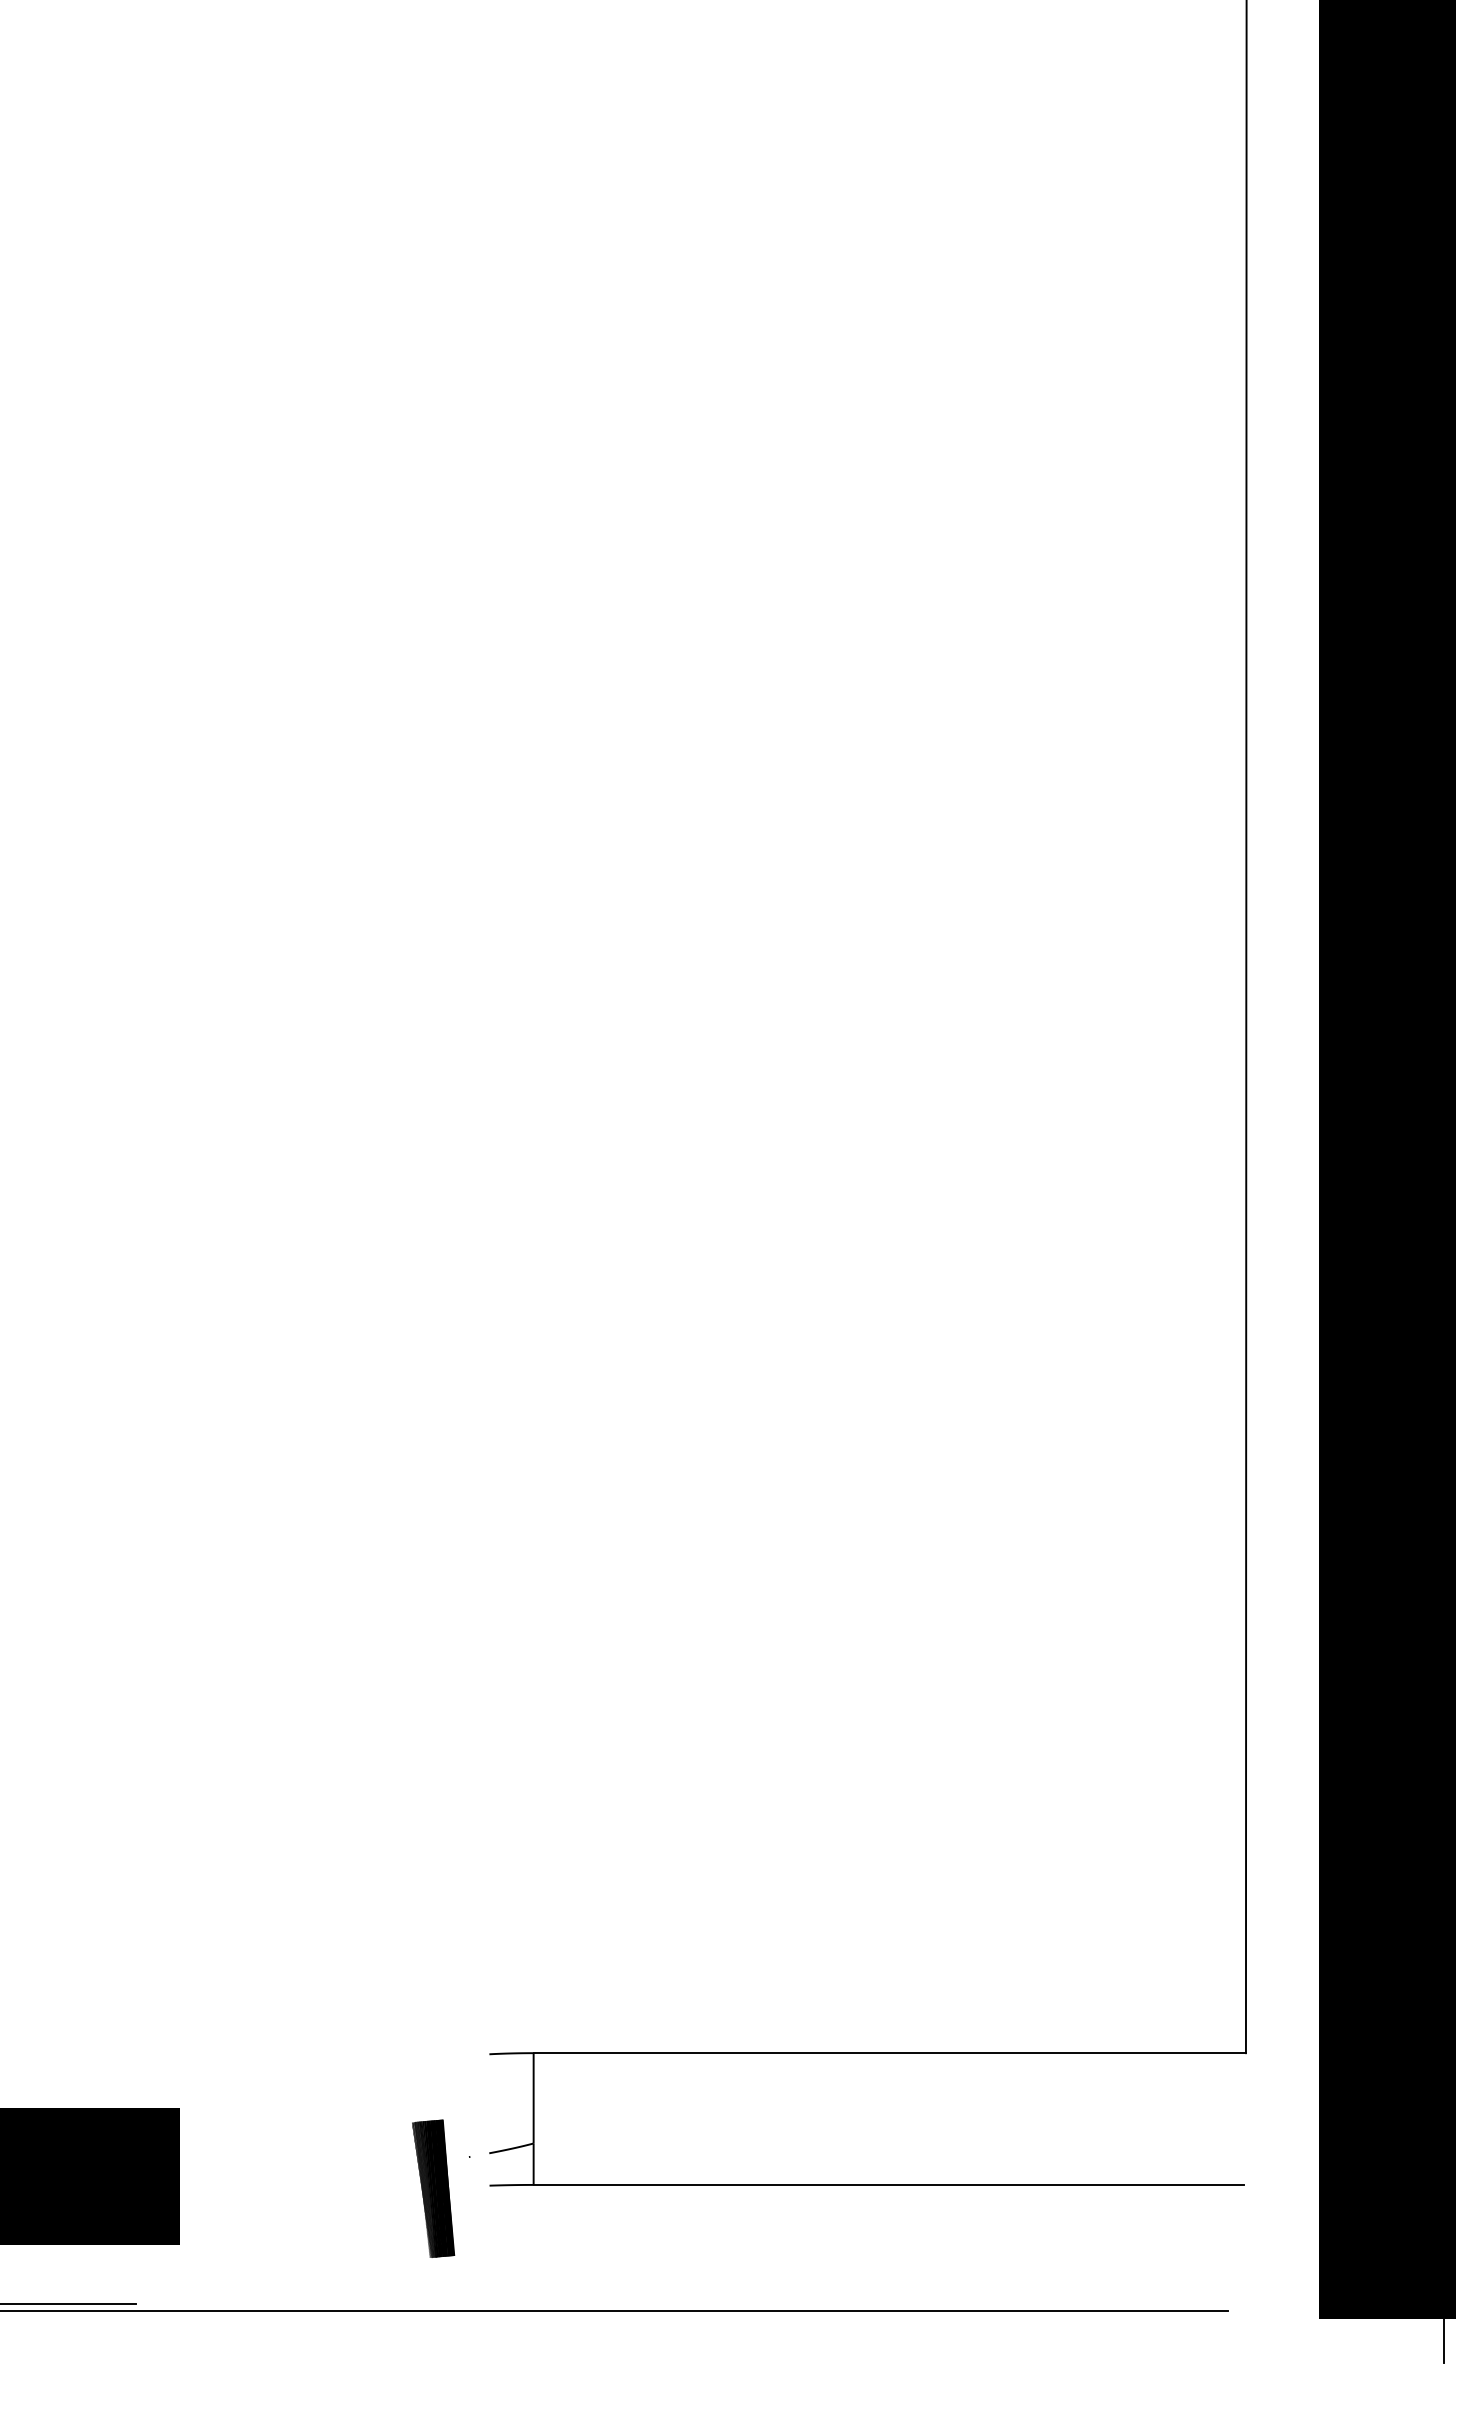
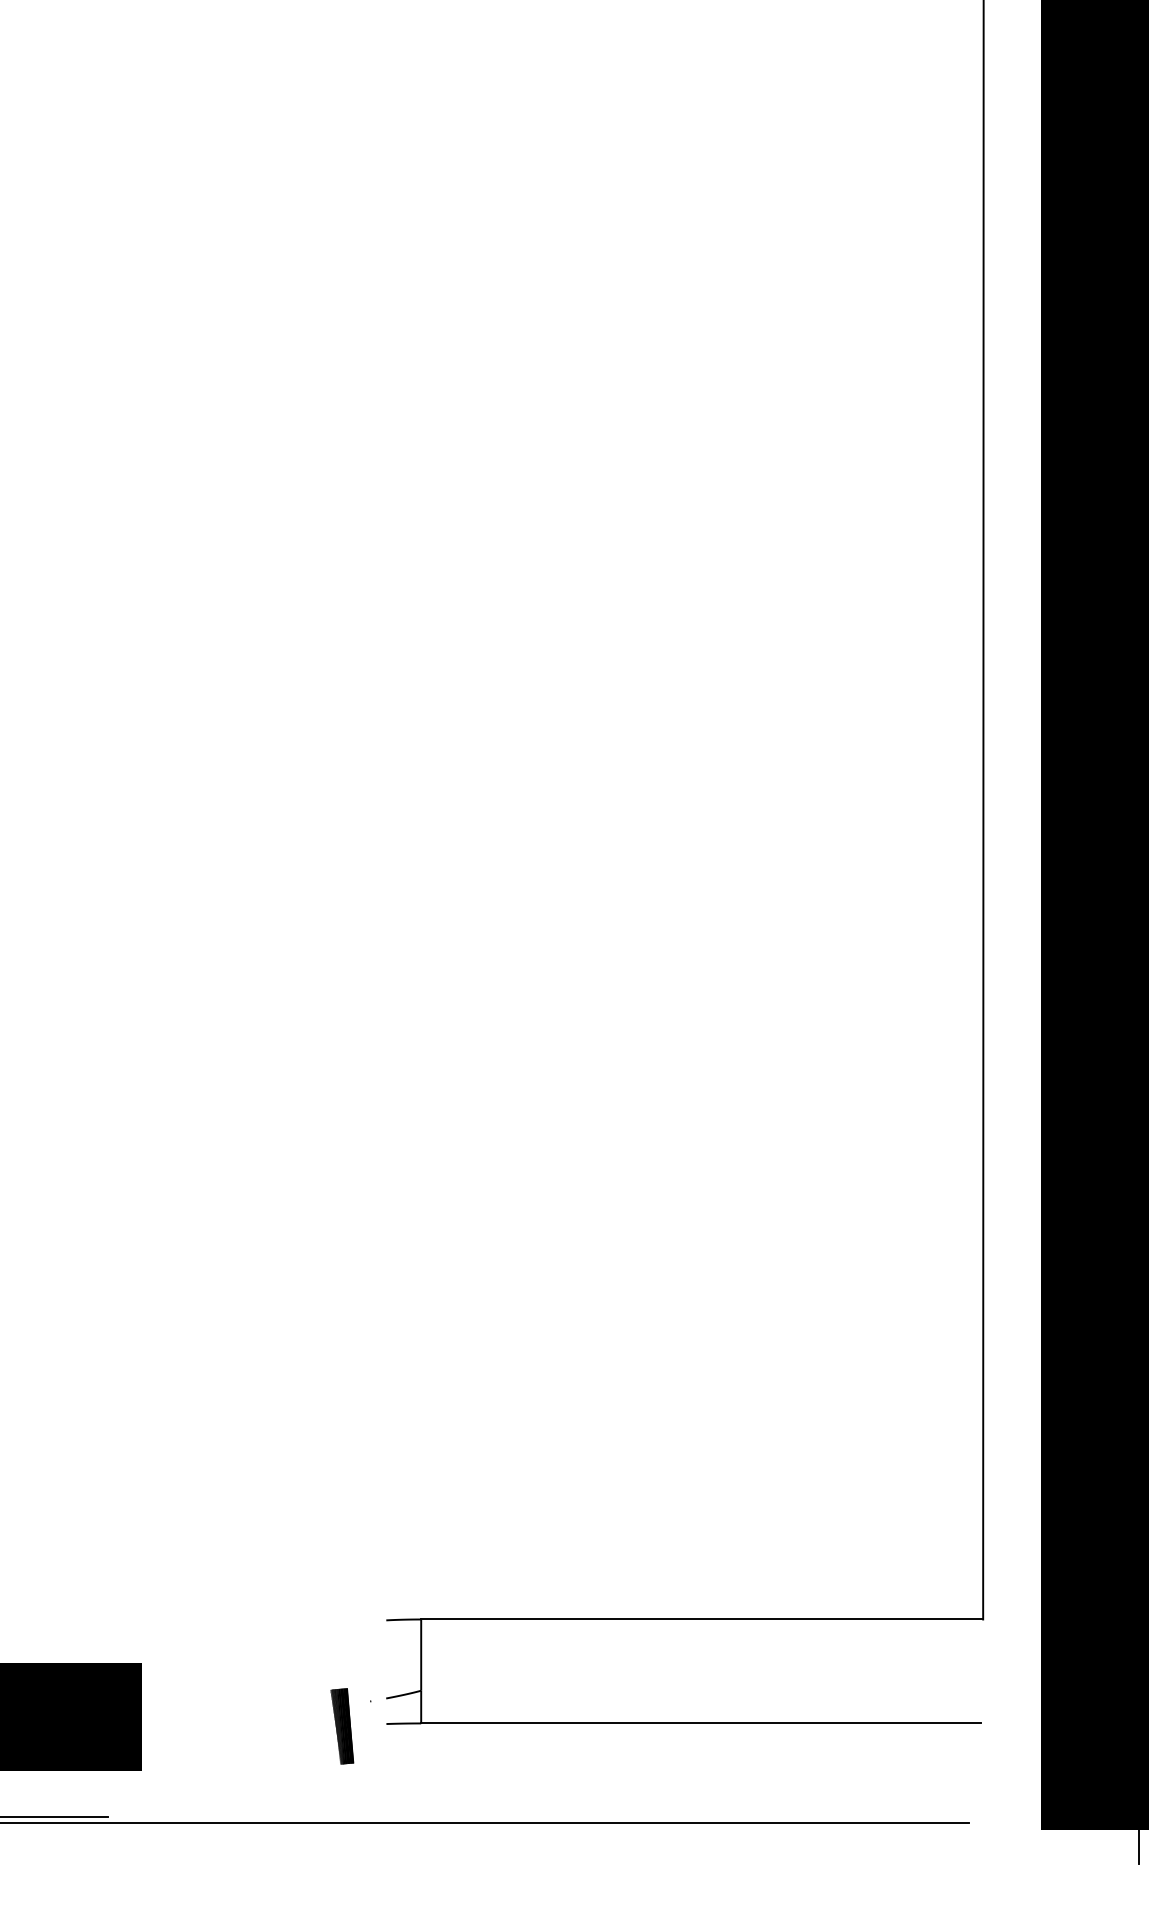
part: (433, 2188) -> (342, 1726), size x0.7

